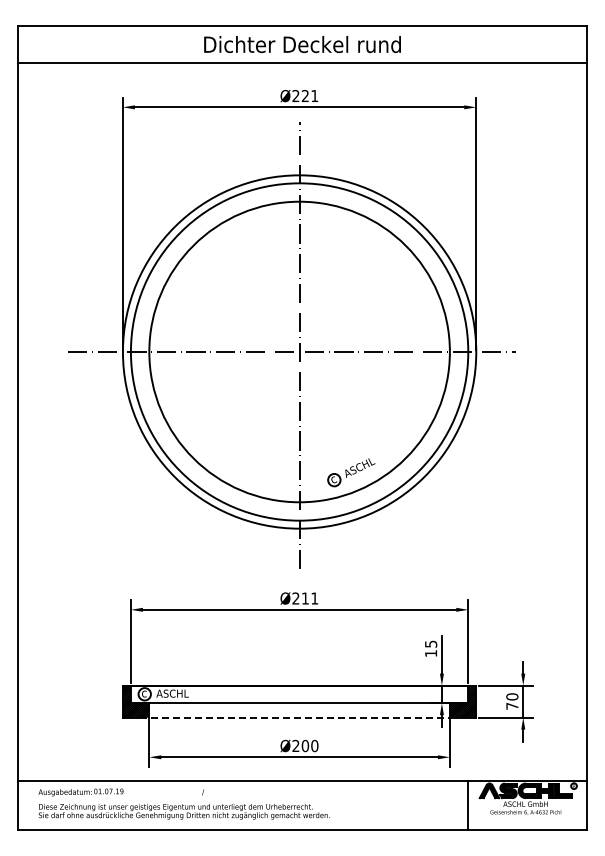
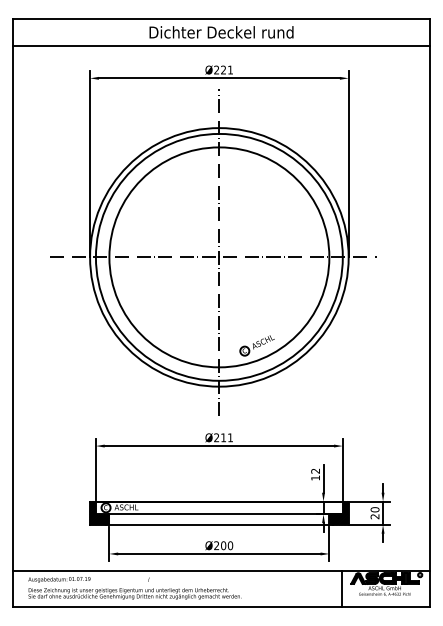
text: (431, 643) -> (315, 470), 15 -> 12
text: (512, 706) -> (375, 516), 70 -> 20
line: (299, 717) -> (219, 524), dashed -> solid

